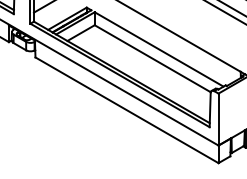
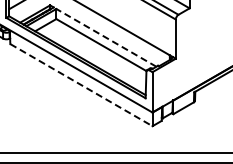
line: (159, 48) -> (106, 37), solid -> dashed
line: (127, 110) -> (81, 85), solid -> dashed

